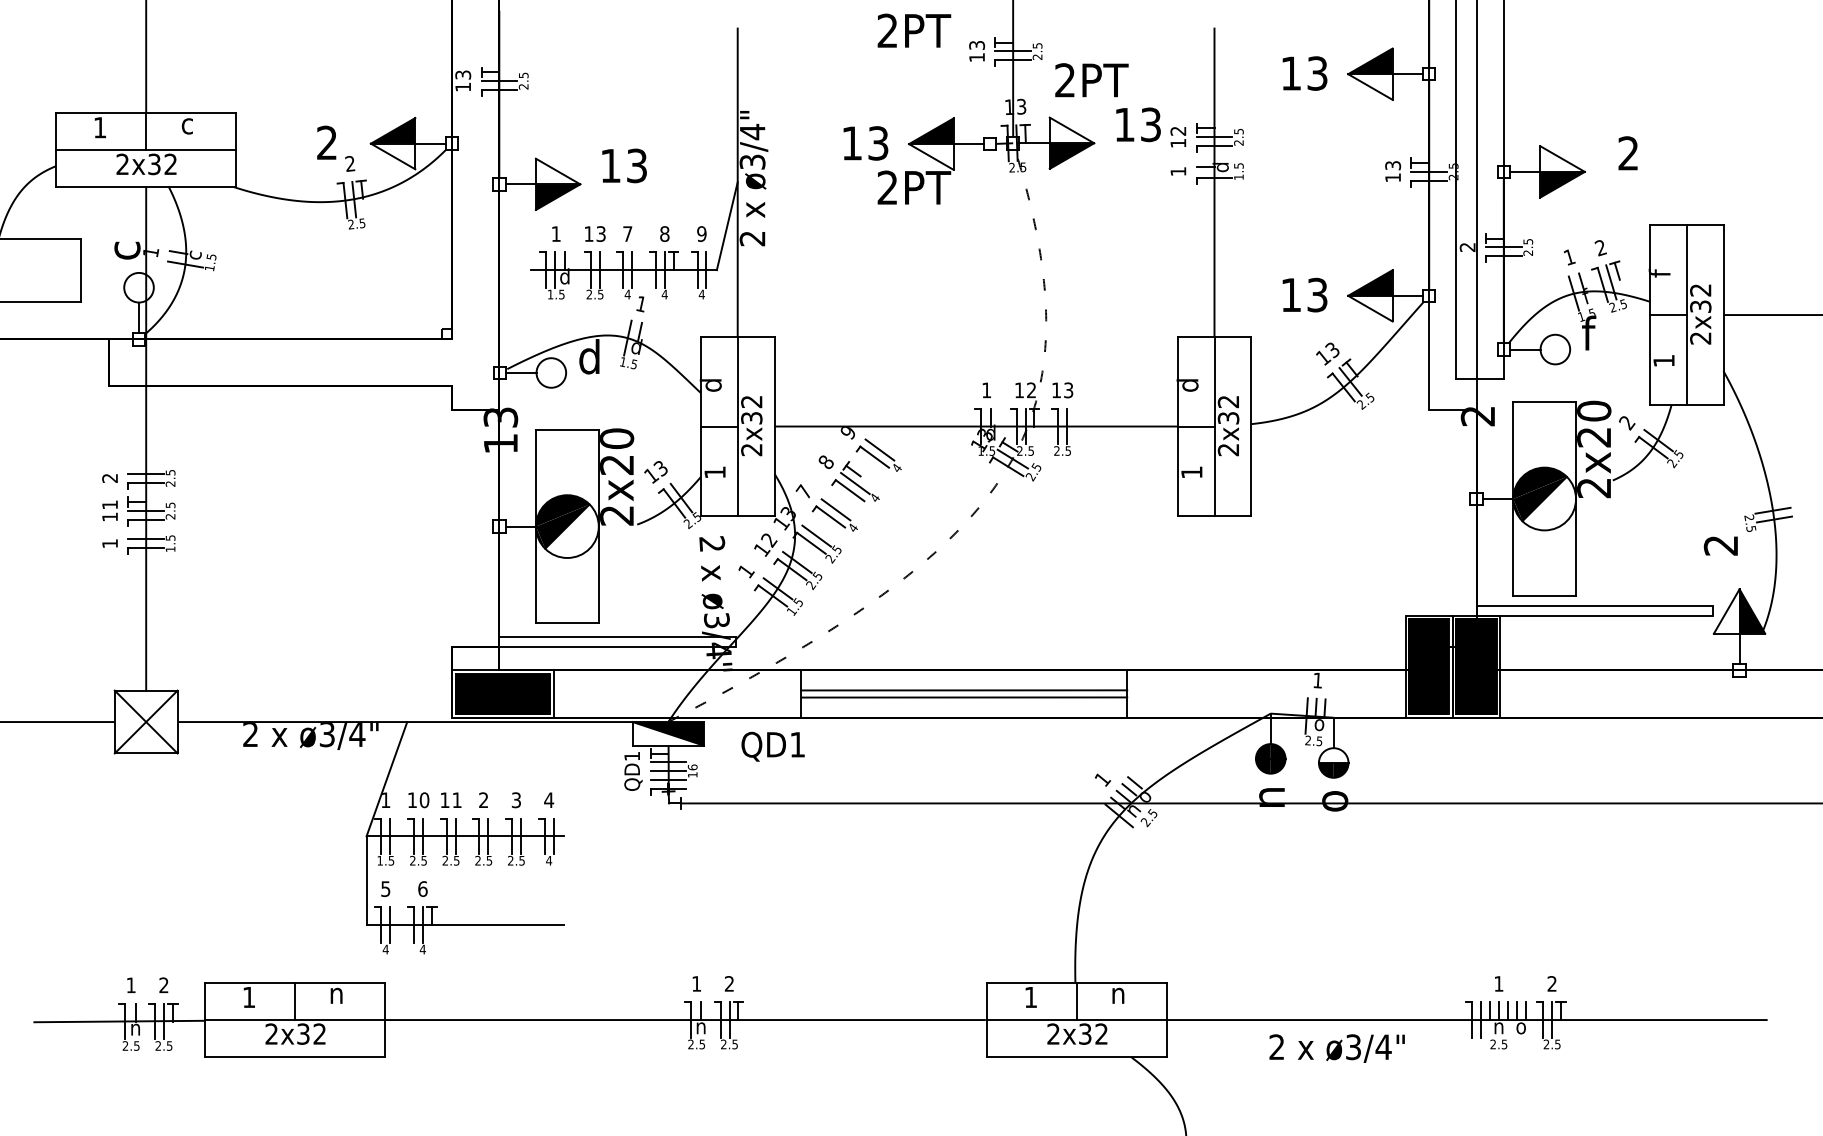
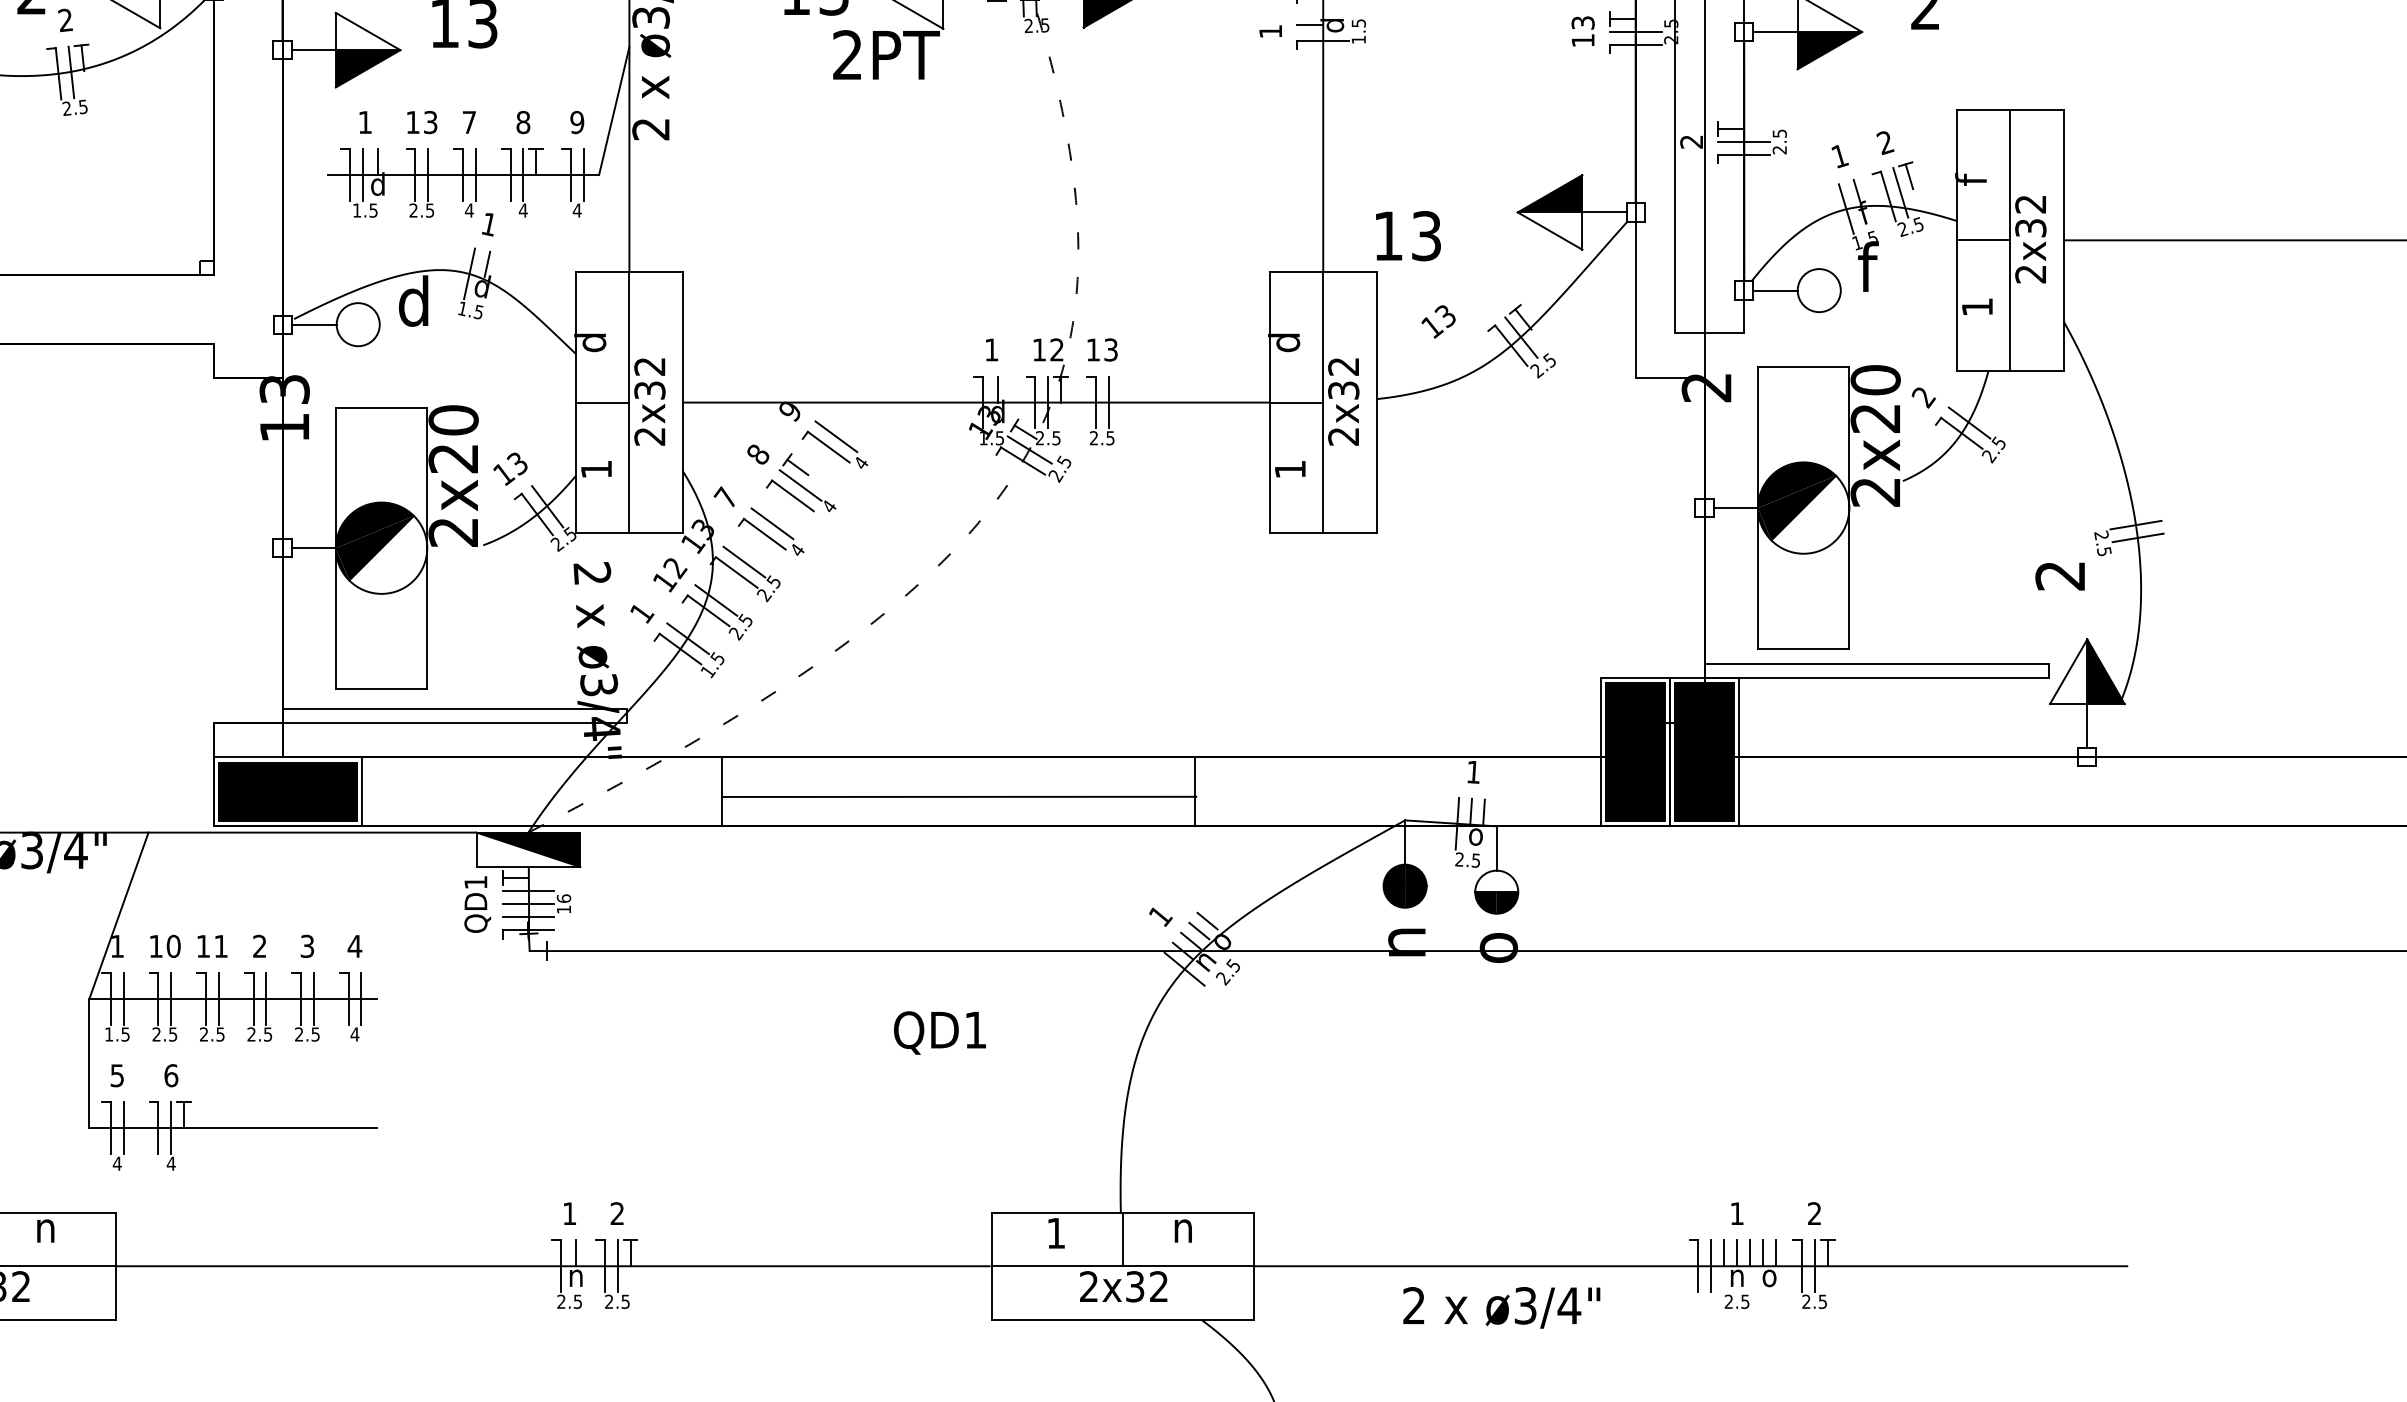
text: (1304, 294) -> (1407, 235), moved
text: (1327, 353) -> (1438, 321), moved
line: (964, 690) -> (959, 786), removed
text: (772, 746) -> (939, 1032), moved

